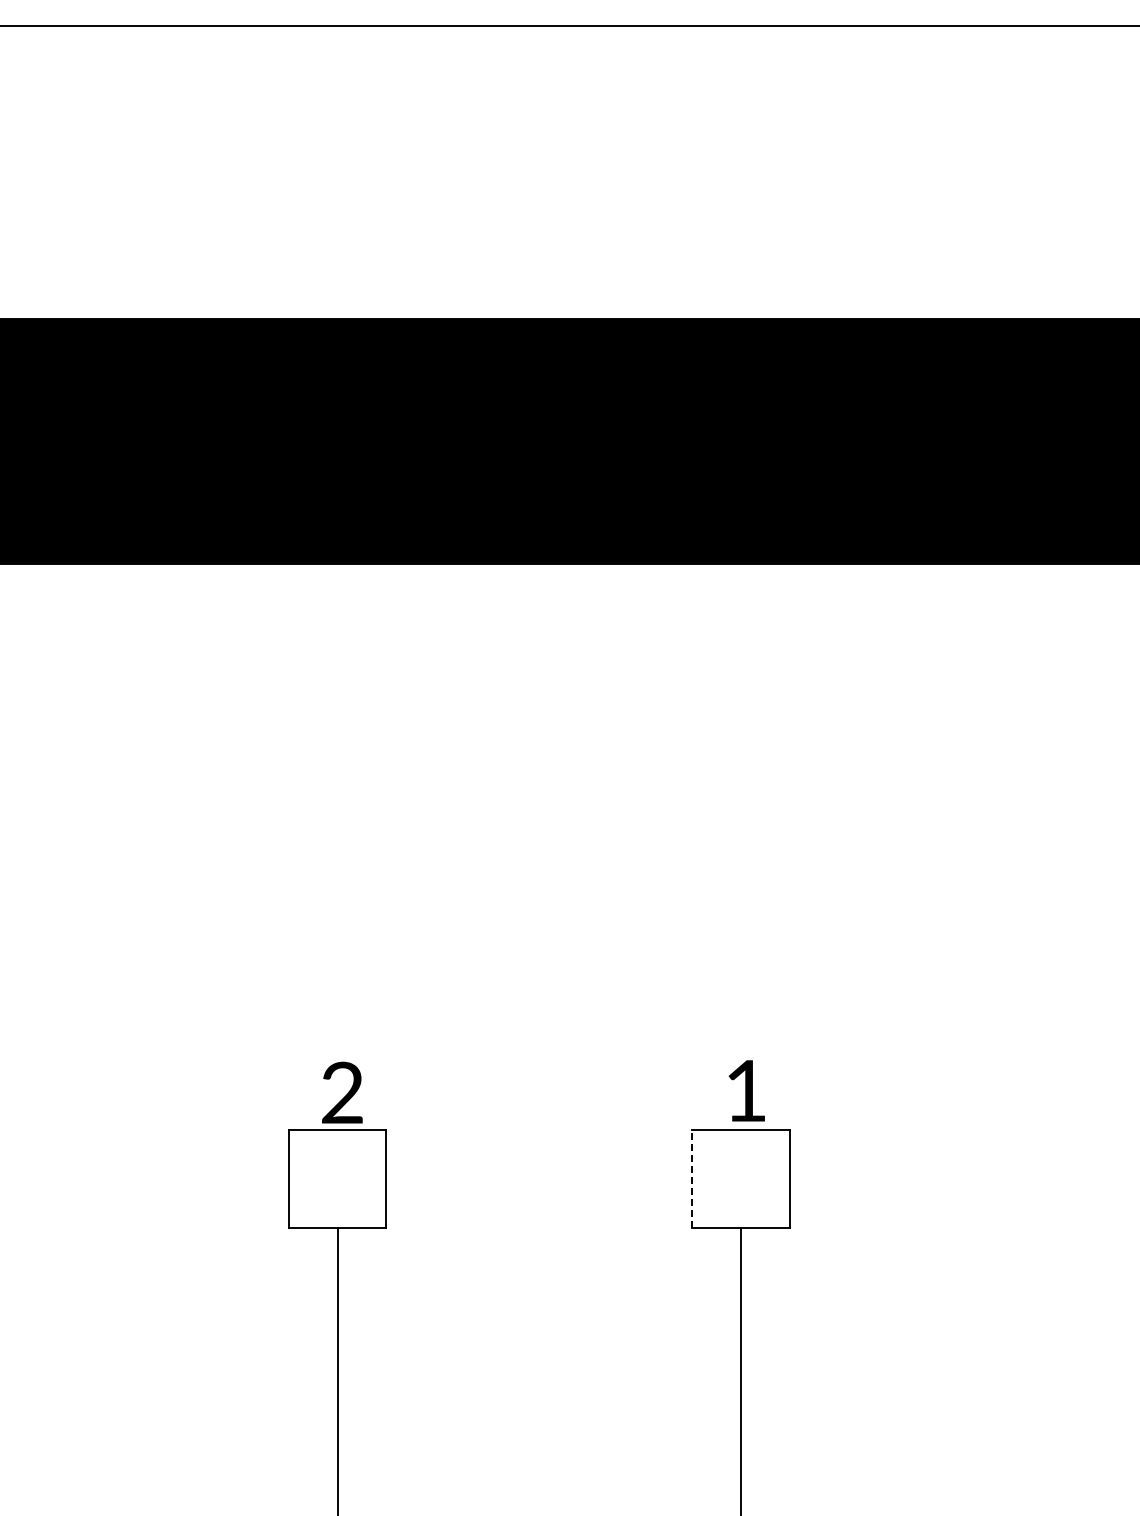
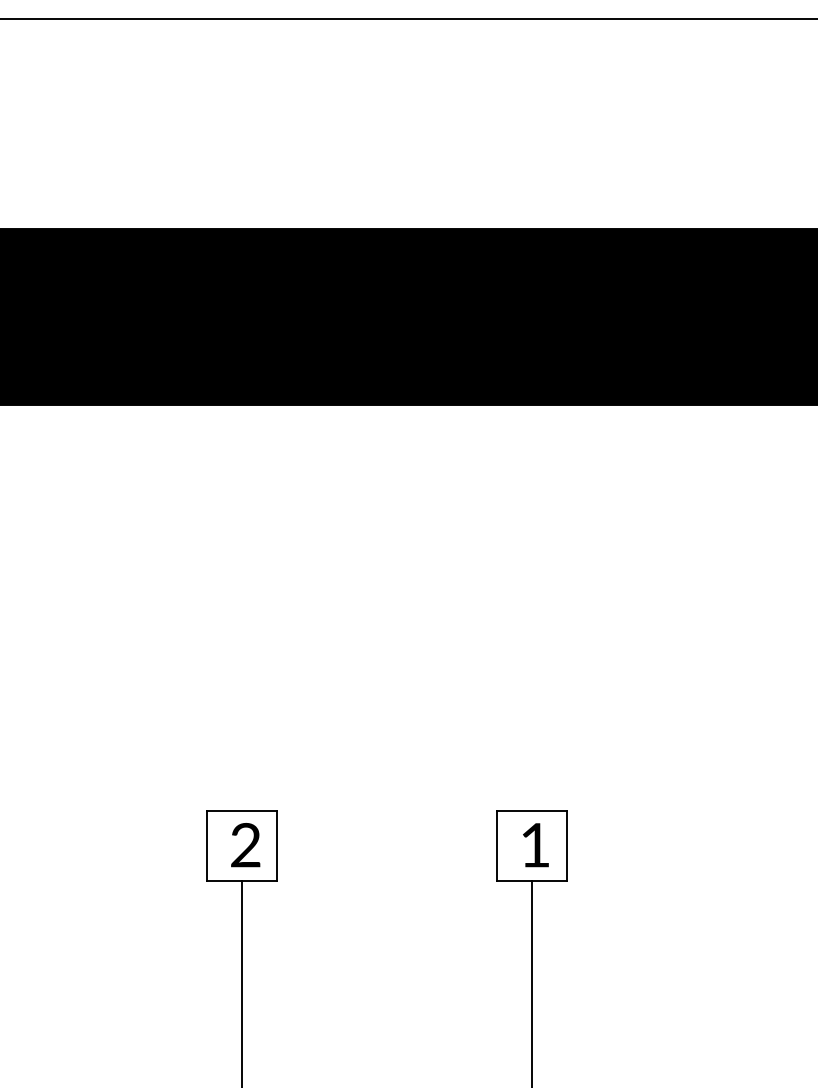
text: (746, 1090) -> (535, 844), moved
text: (342, 1092) -> (245, 844), moved
line: (692, 1178) -> (496, 845), dashed -> solid

